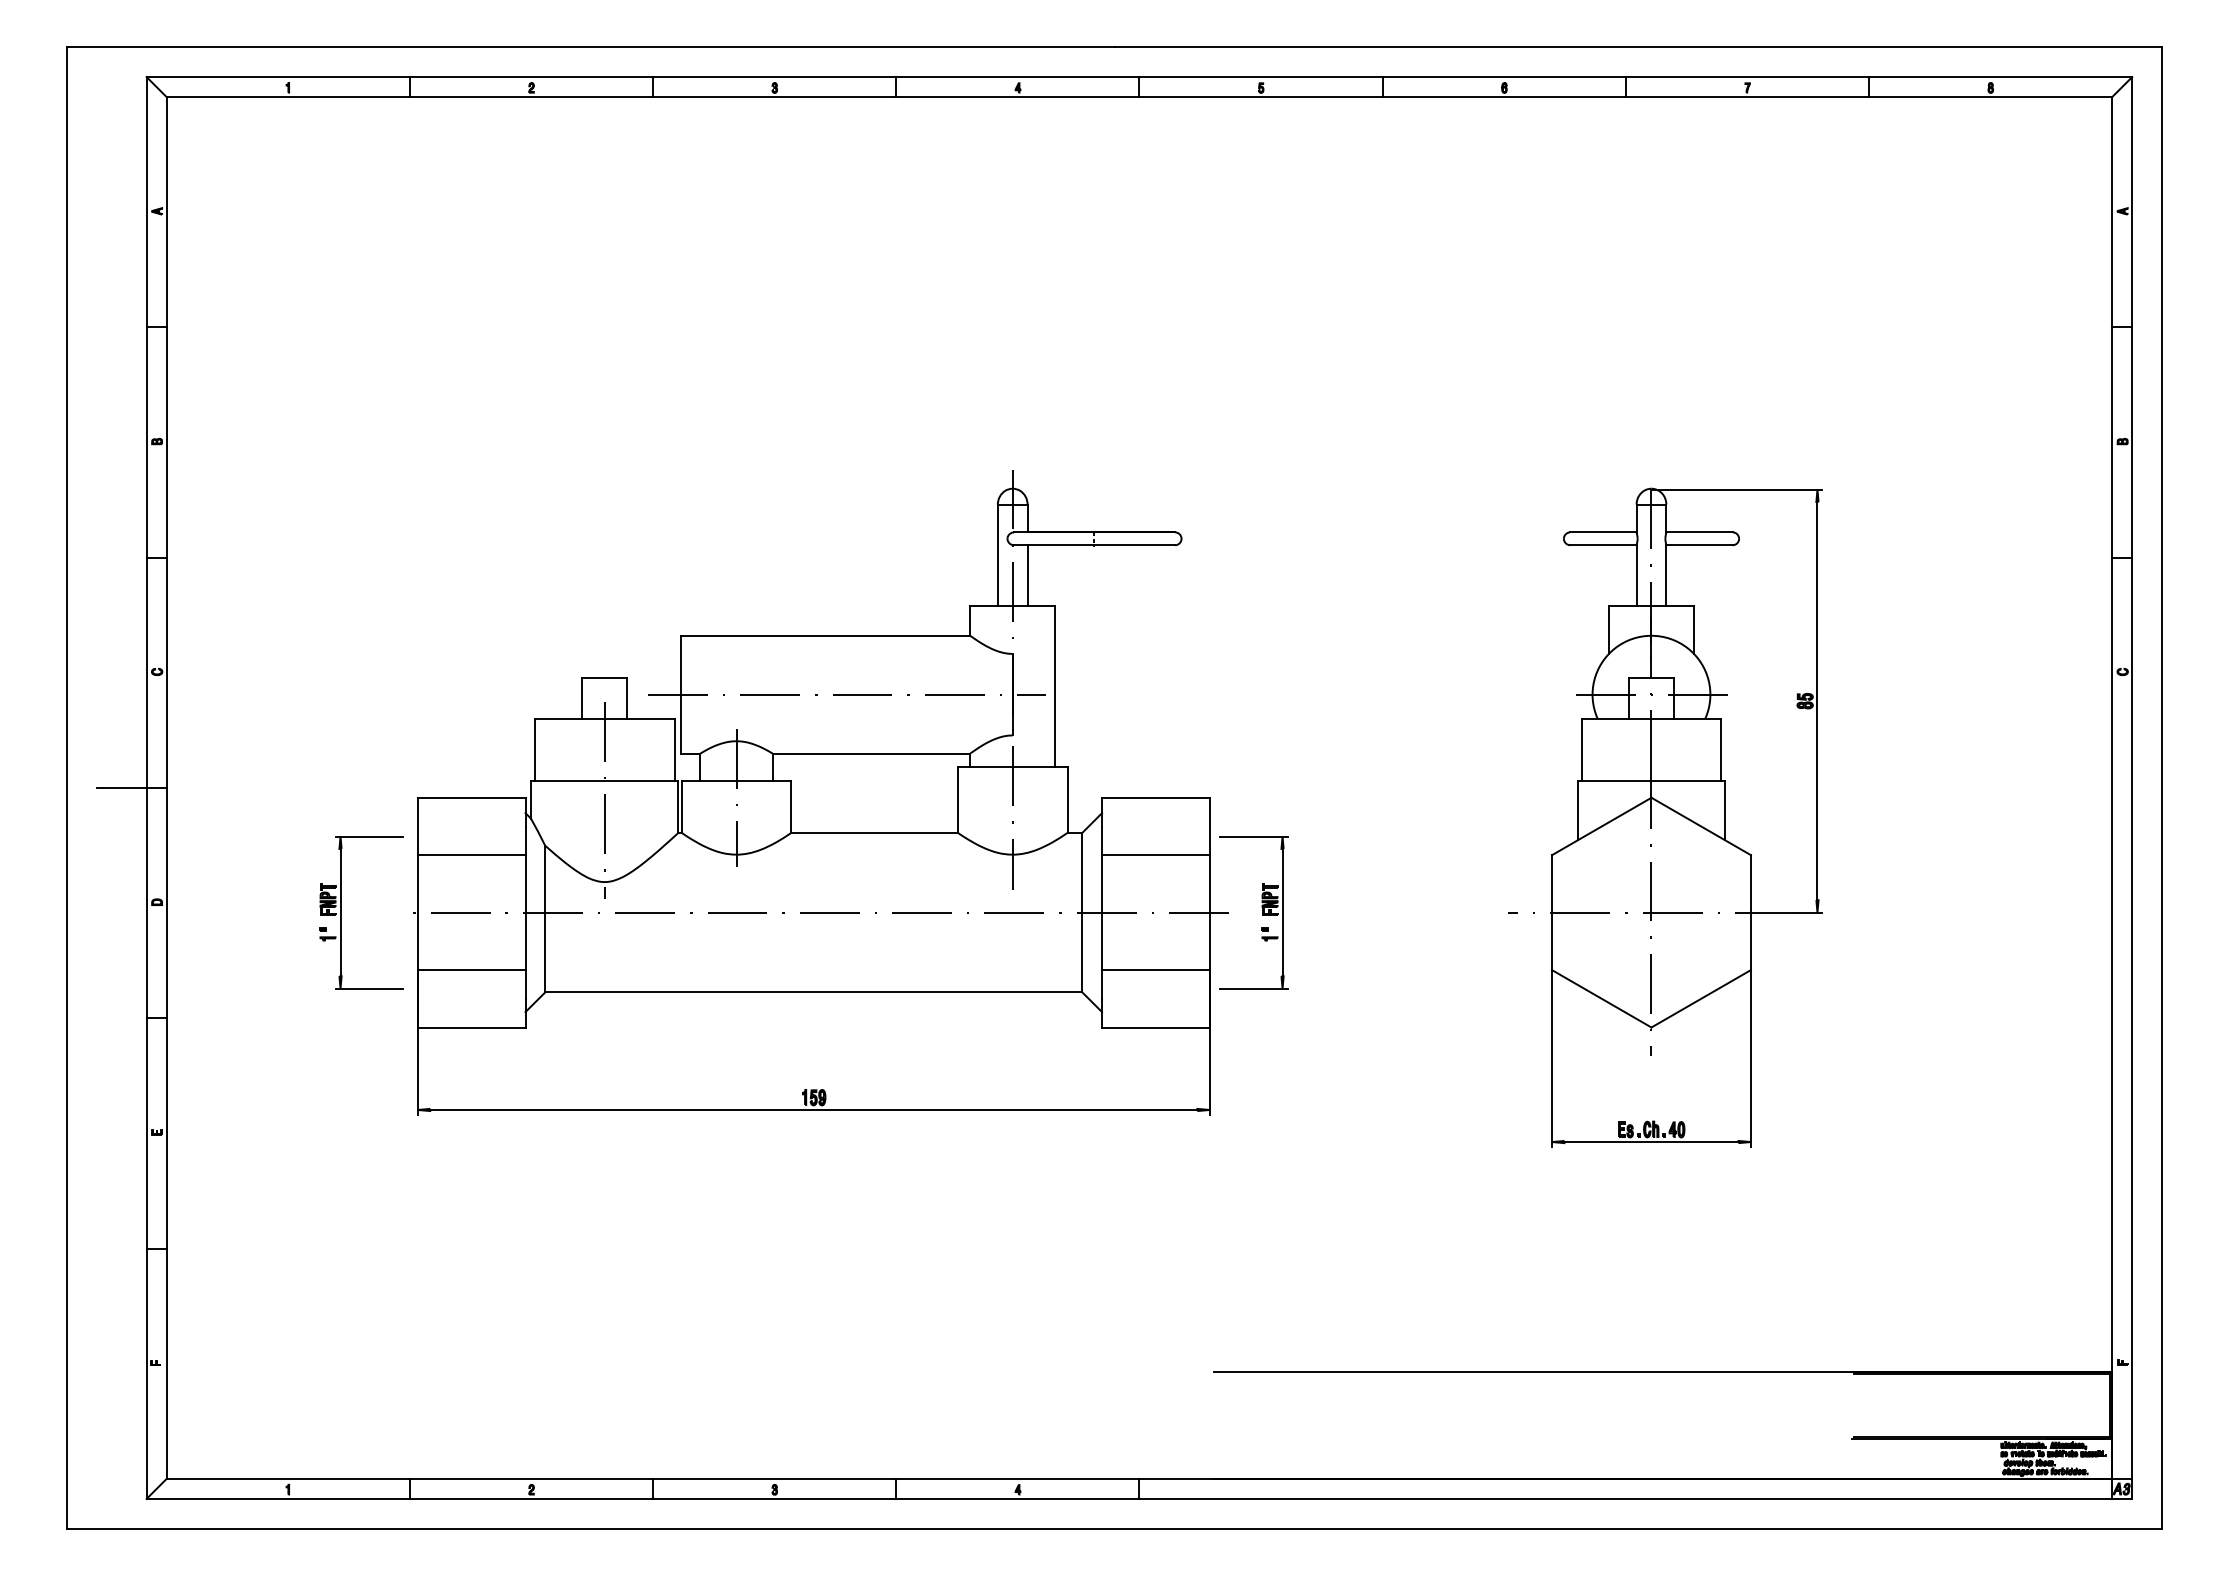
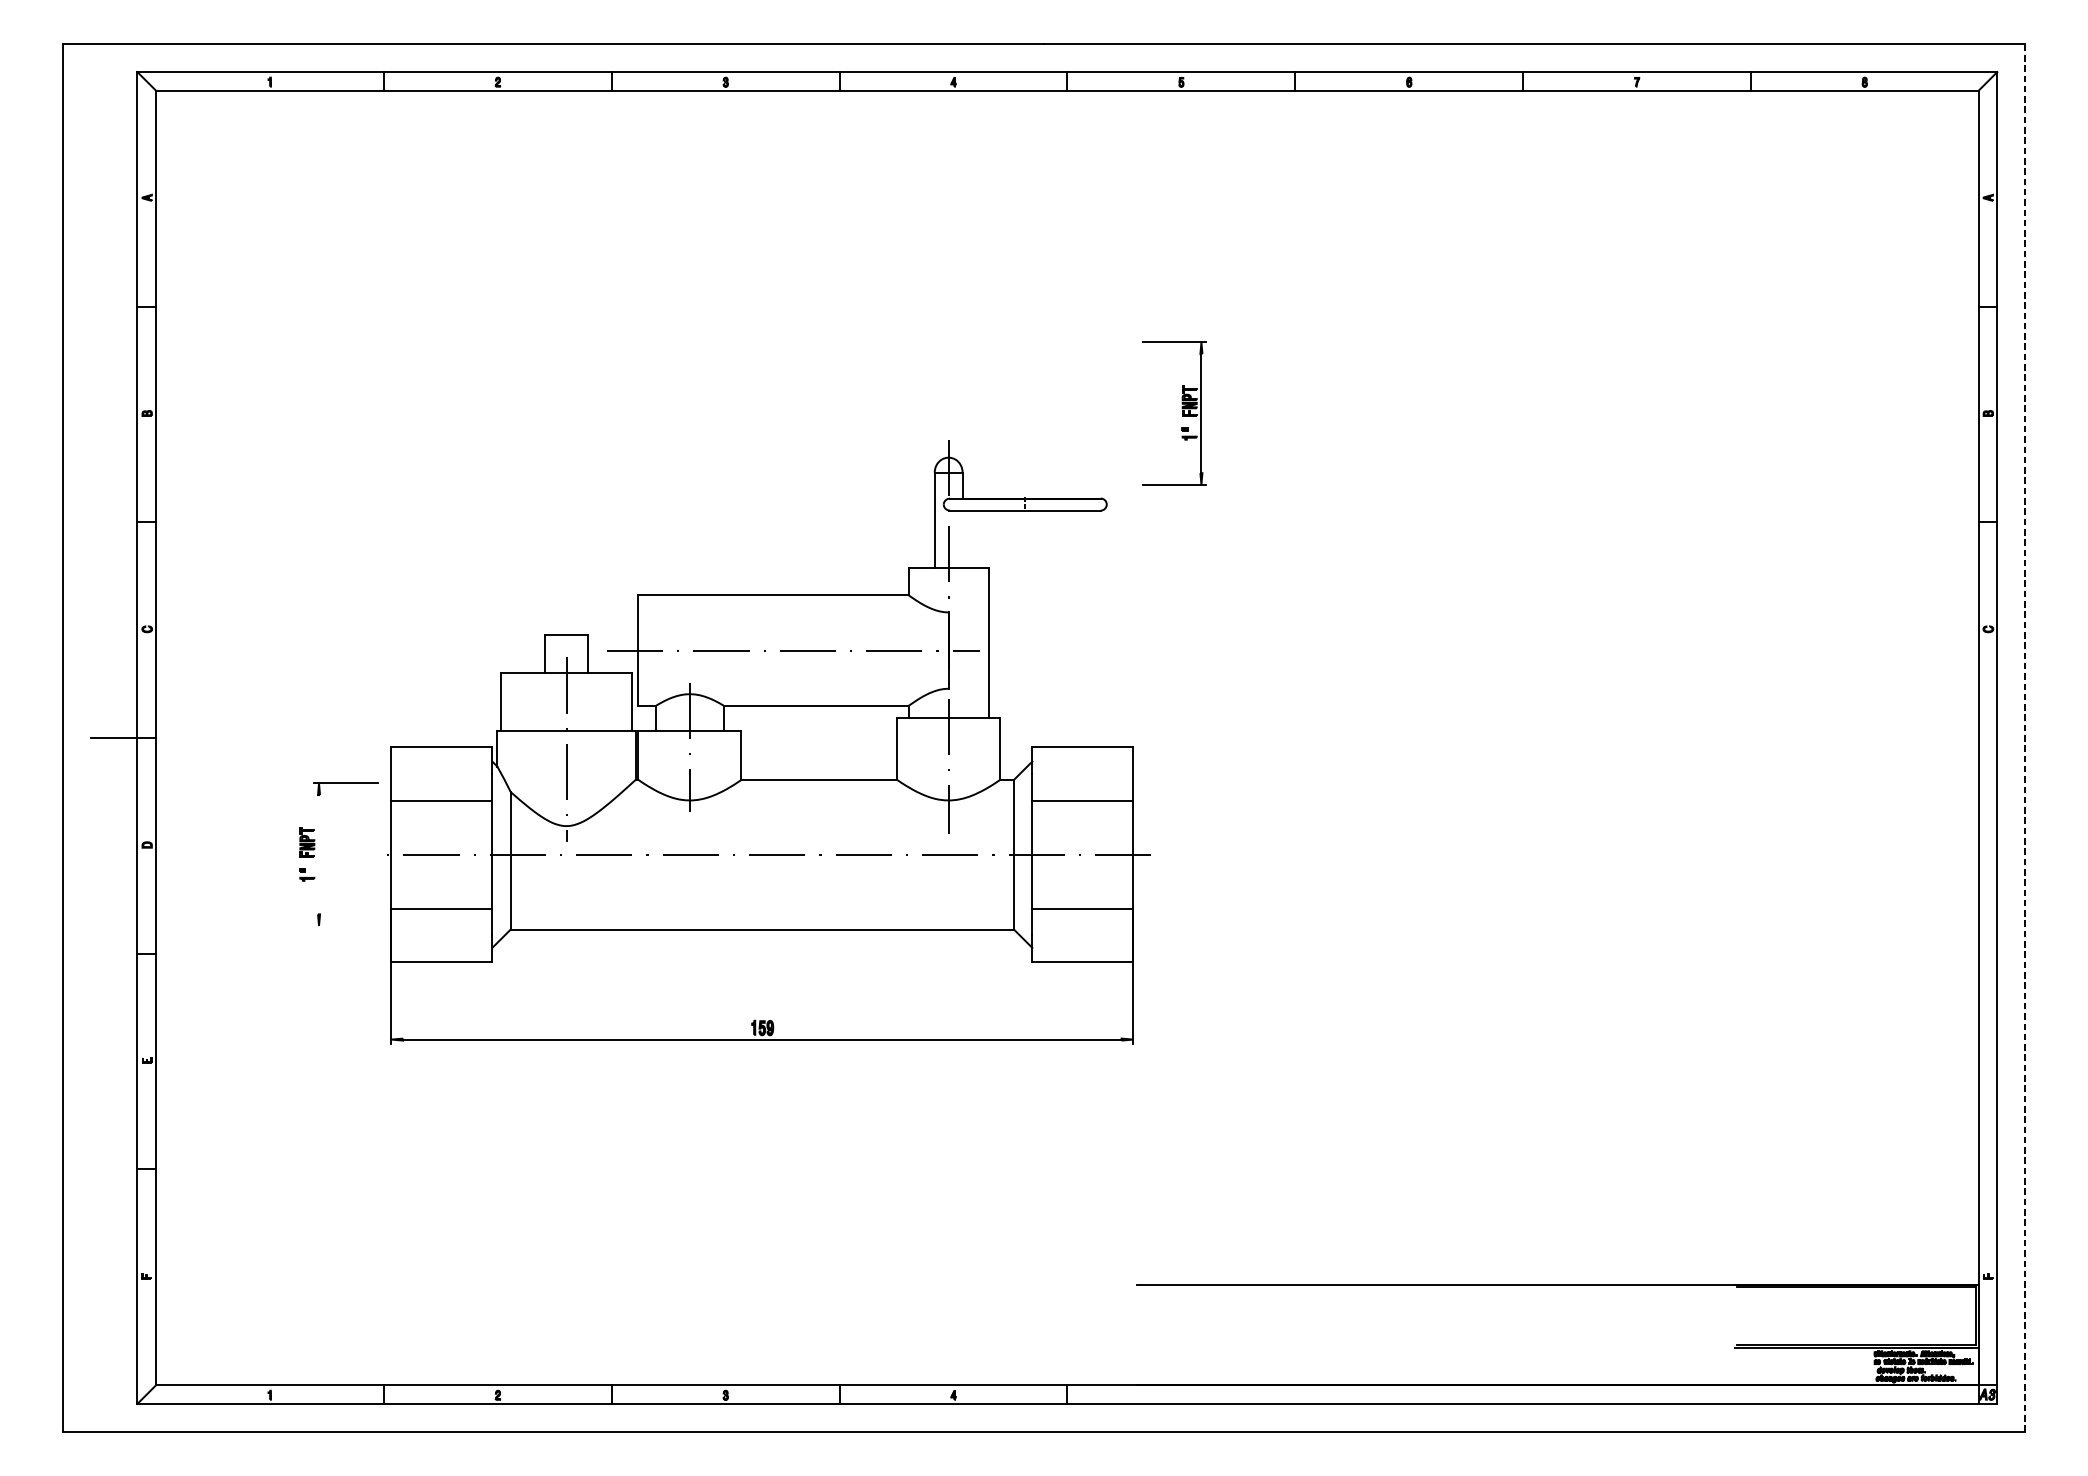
line: (1027, 575) -> (962, 538), removed
line: (2162, 787) -> (2025, 737), solid -> dashed
part: (1665, 817) -> (1560, 765), removed
line: (340, 912) -> (318, 854), removed
part: (1262, 912) -> (1182, 413), moved
line: (369, 988) -> (346, 925), removed

